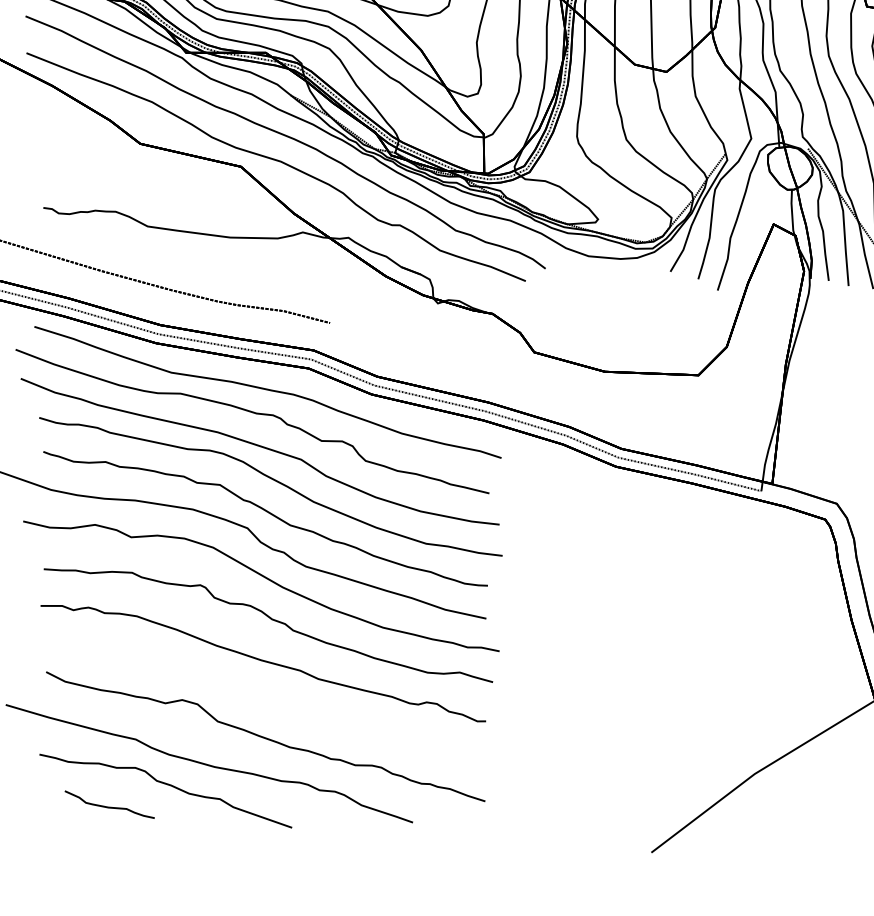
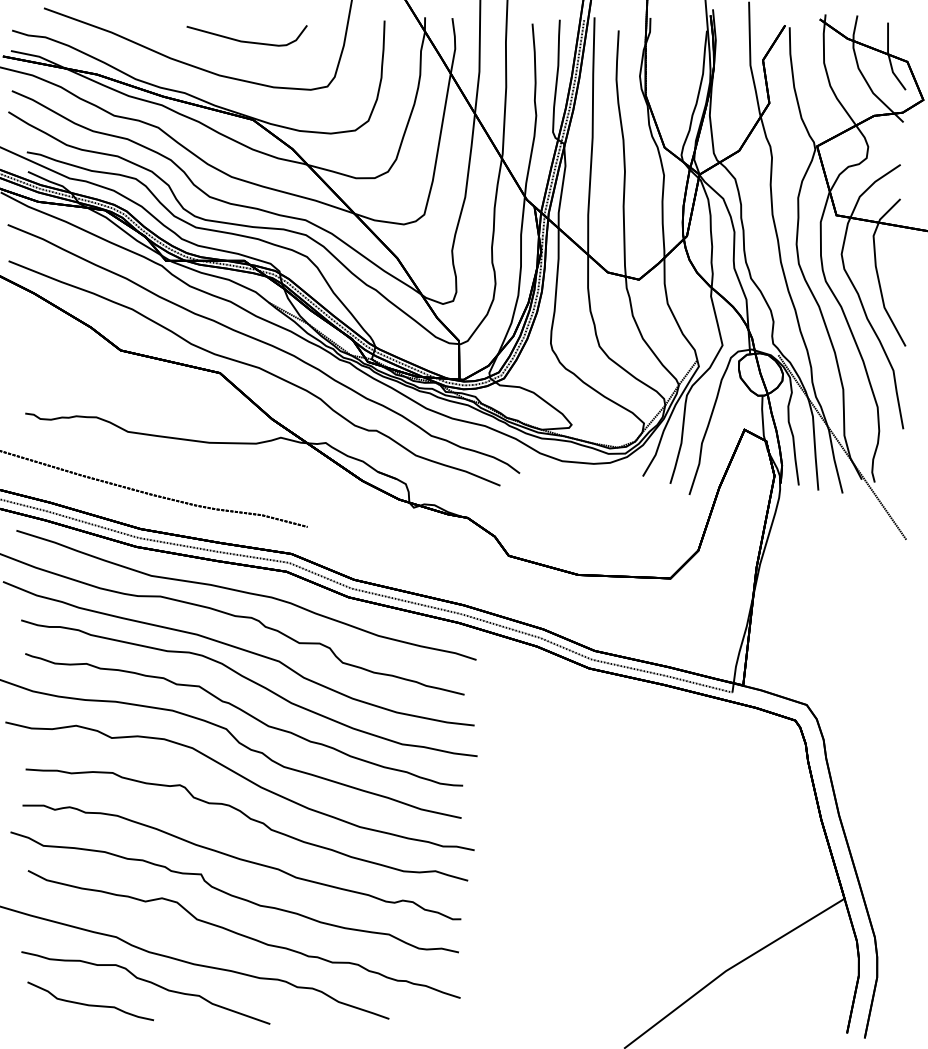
part: (255, 694) -> (234, 892), added
part: (109, 804) -> (90, 1001), size x1.43

